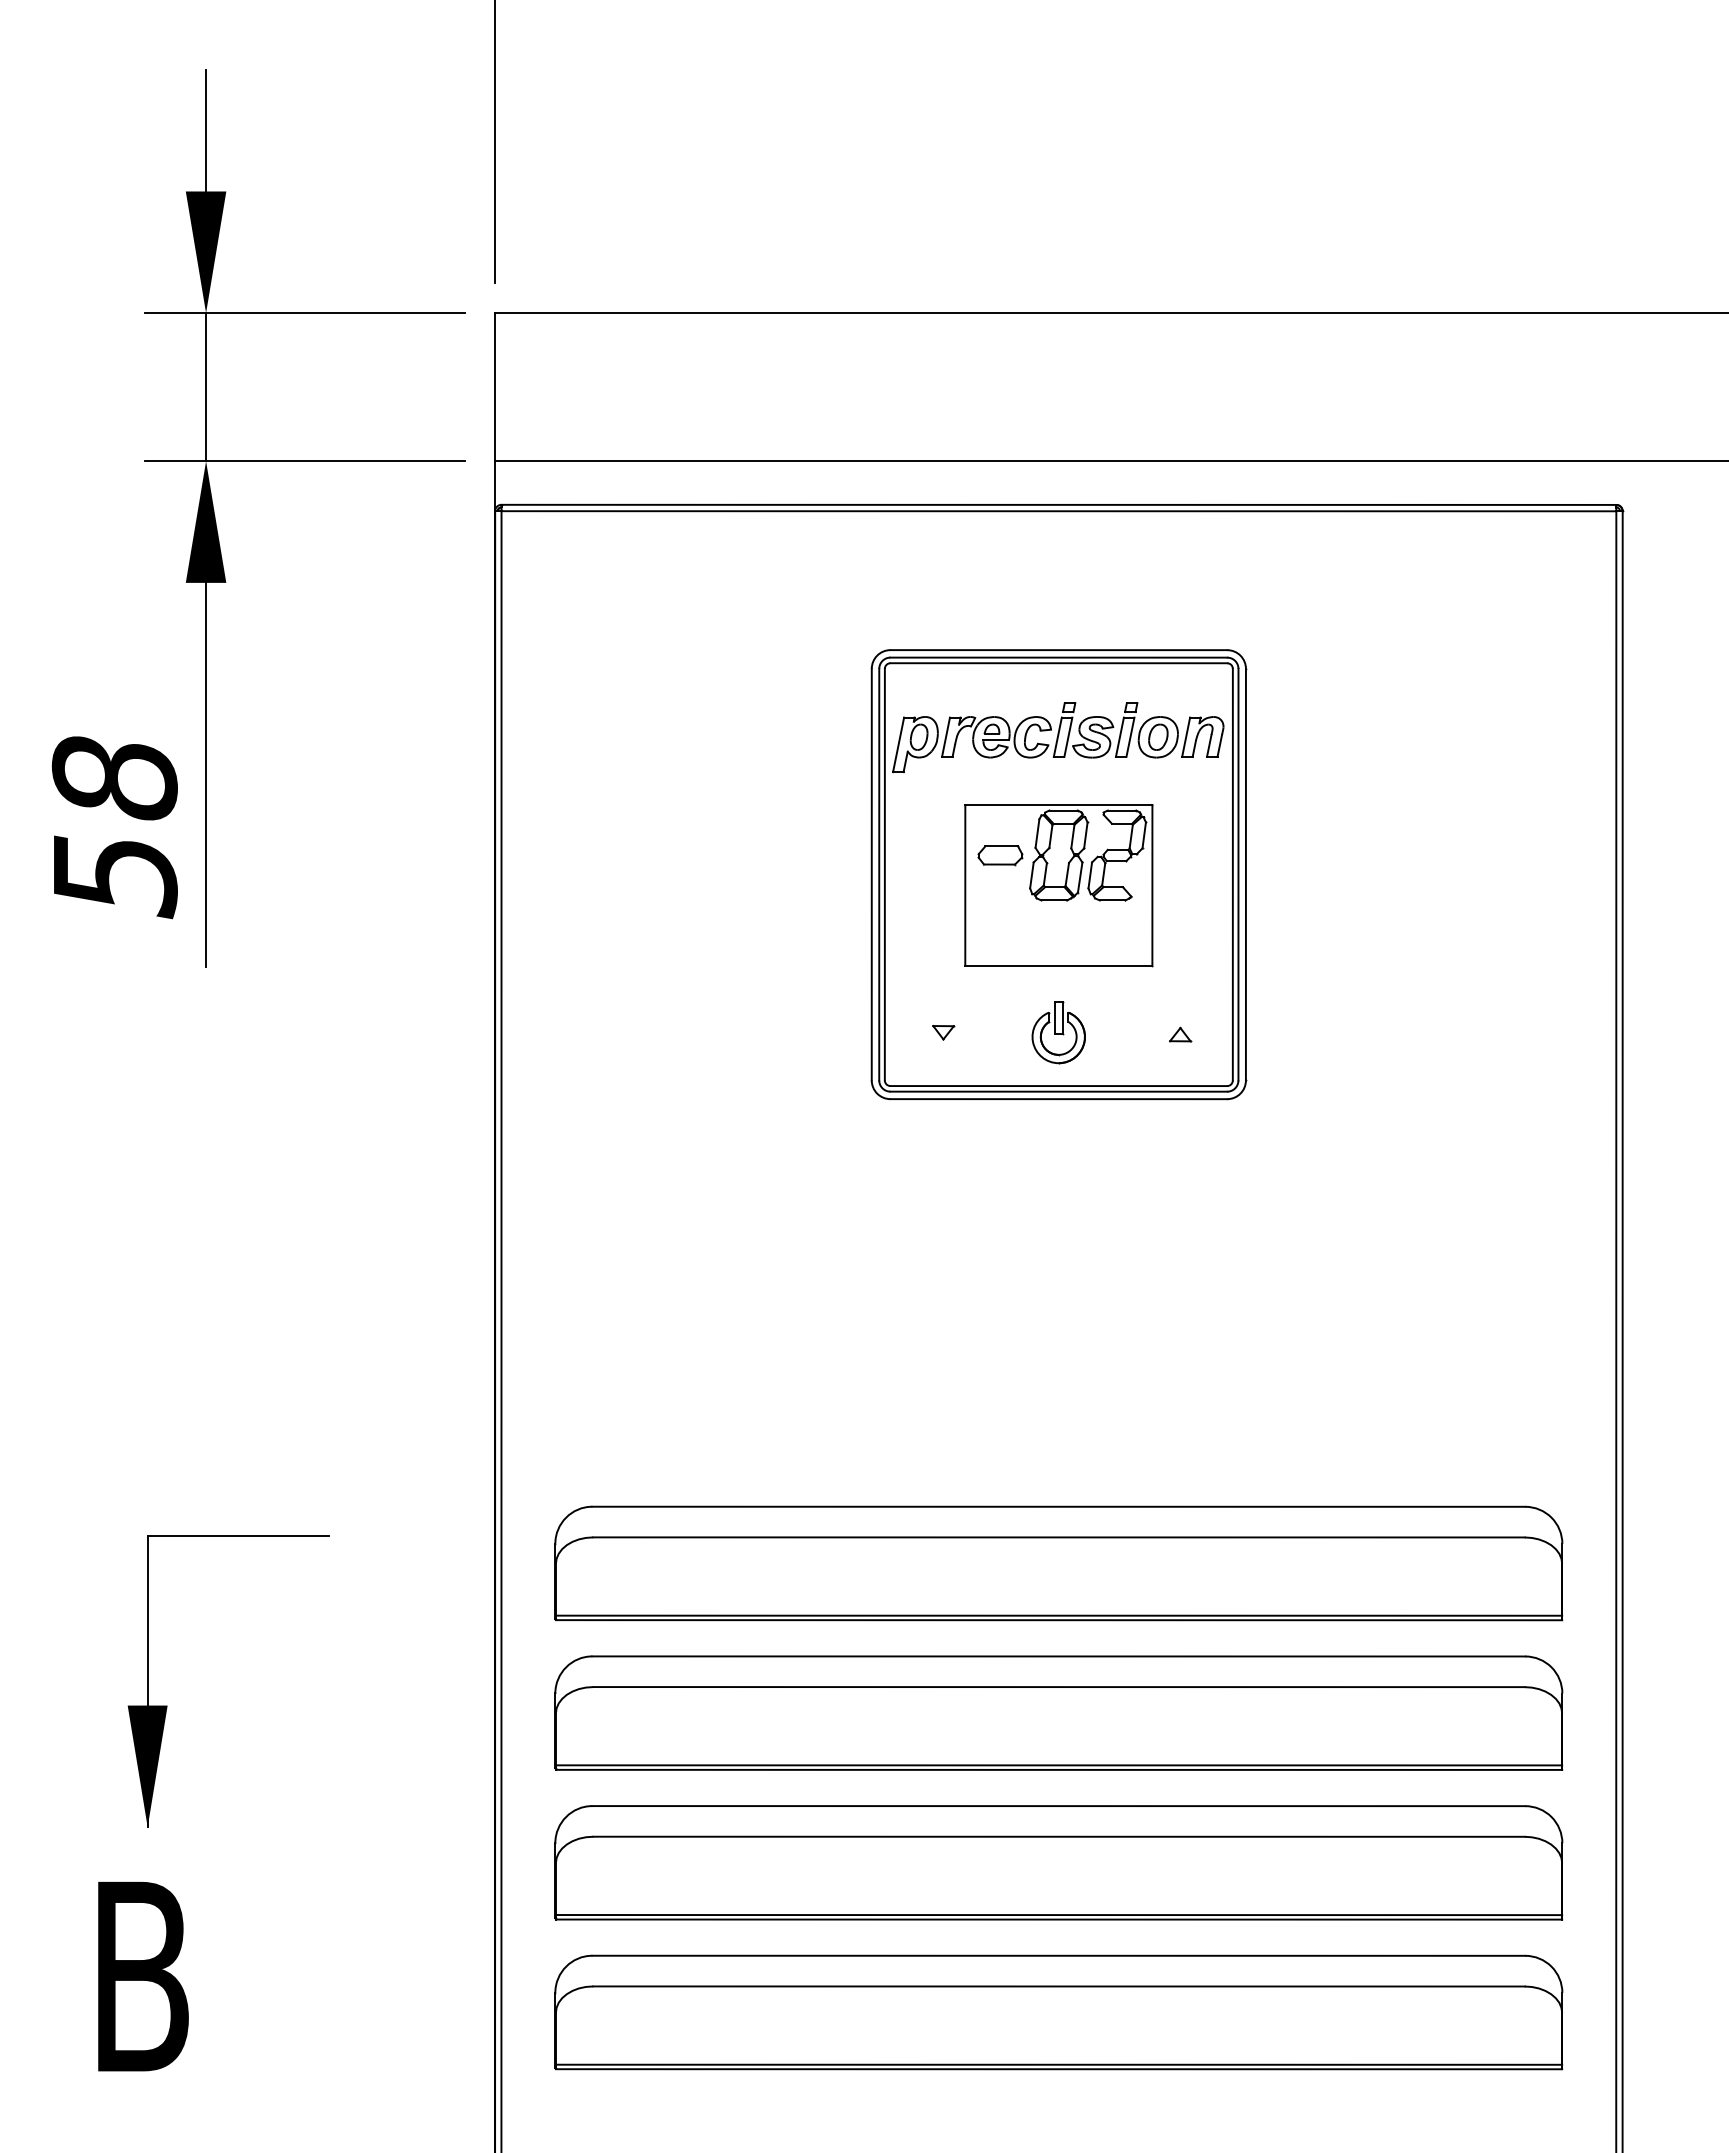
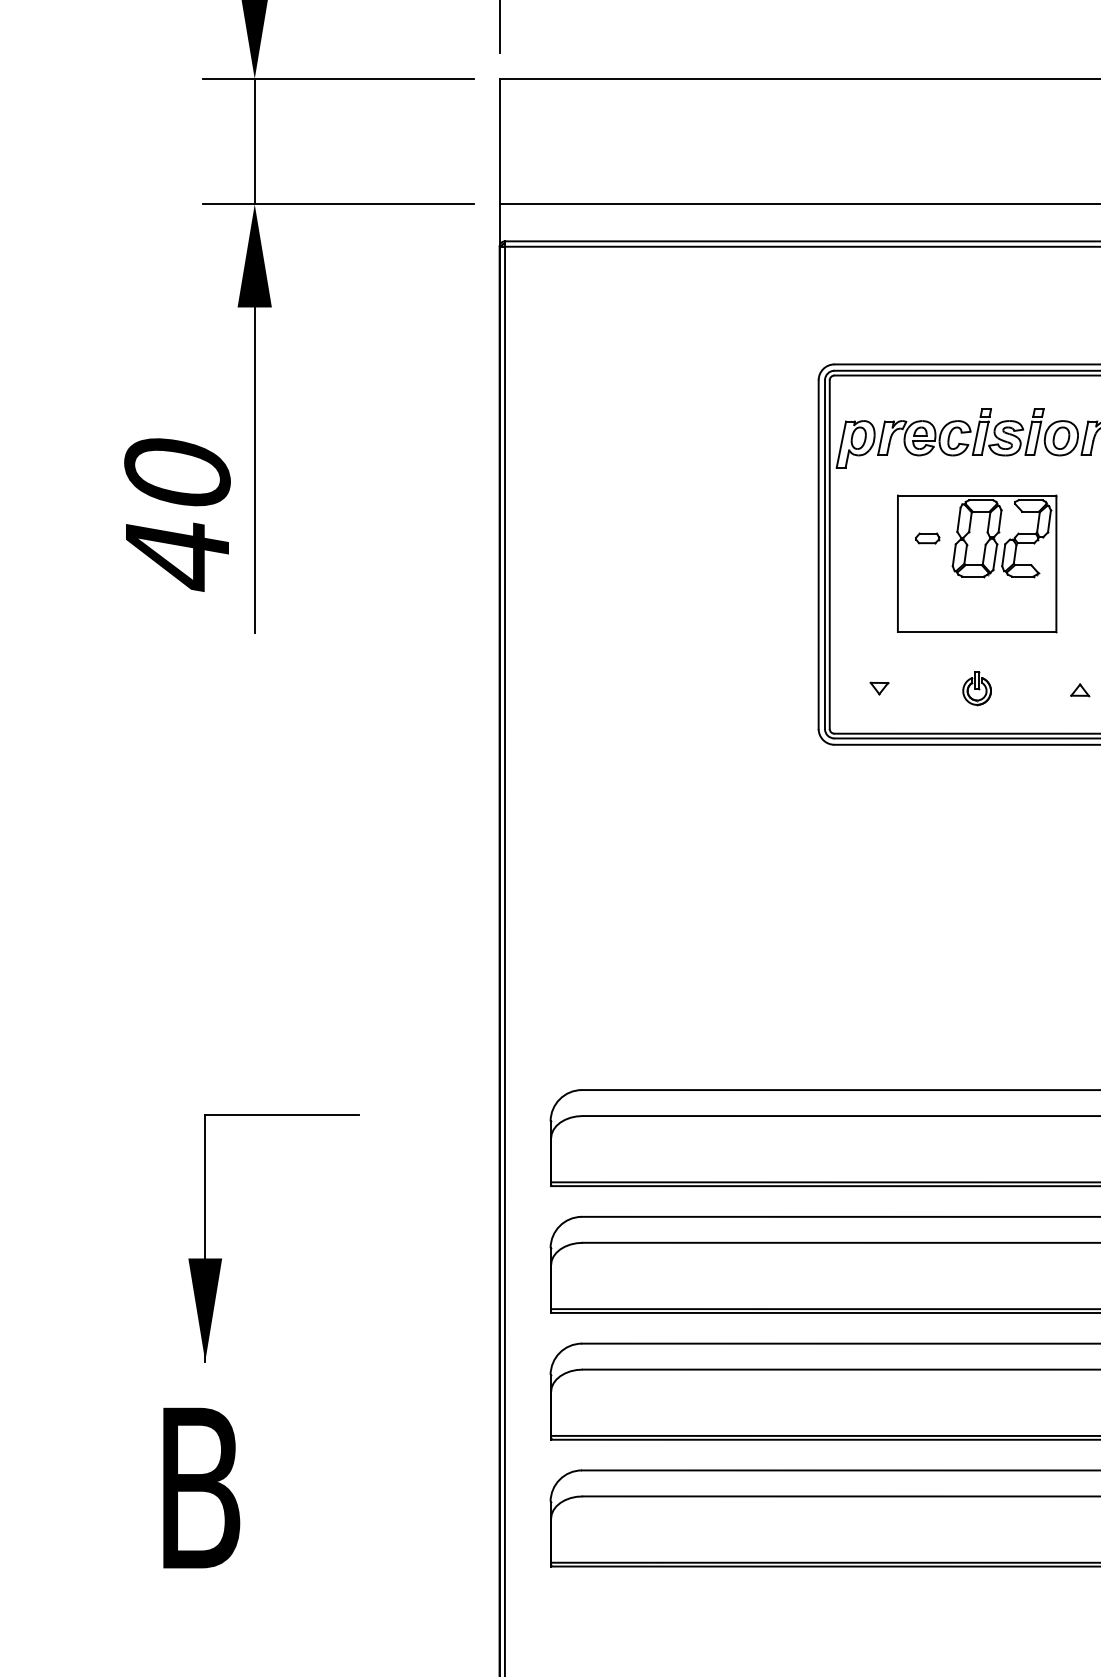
text: (114, 827) -> (177, 514), 58 -> 40
part: (1000, 855) -> (927, 538), size x0.62
part: (1058, 1033) -> (976, 689), size x0.62

